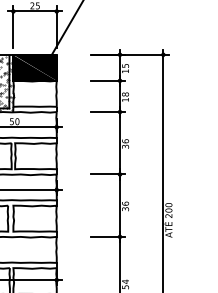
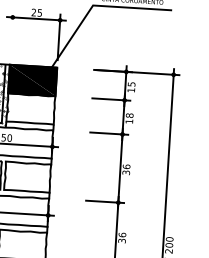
line: (13, 26) -> (11, 33), removed

